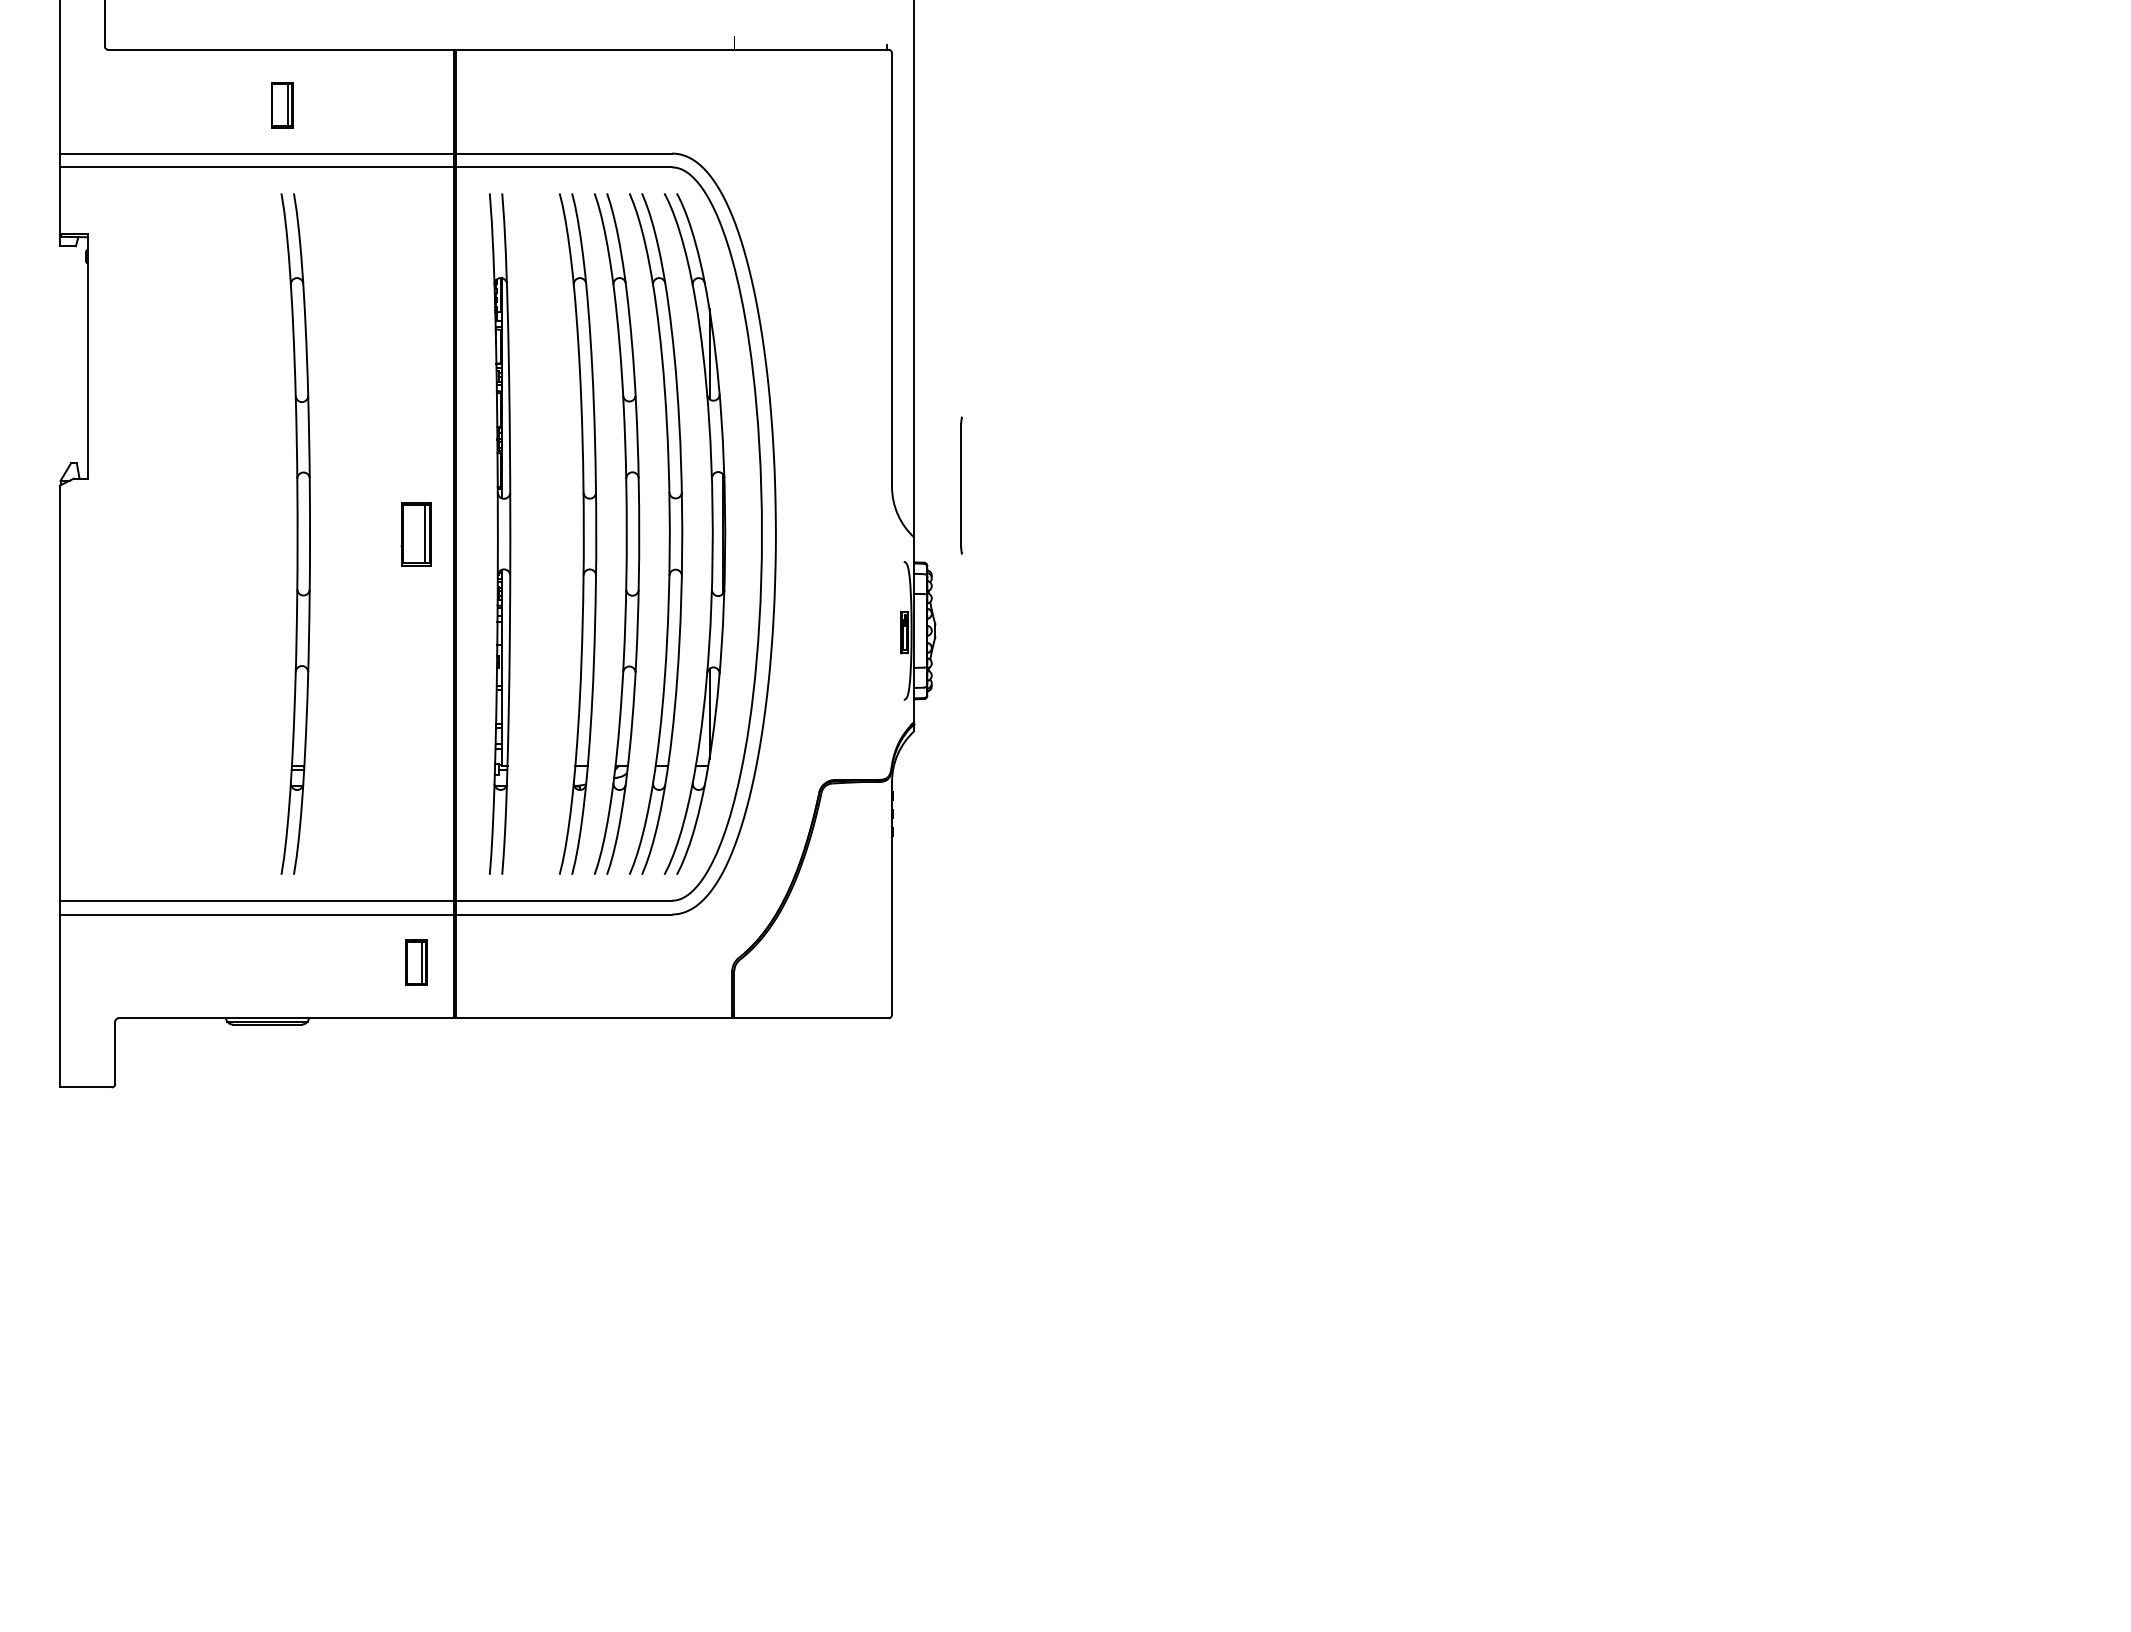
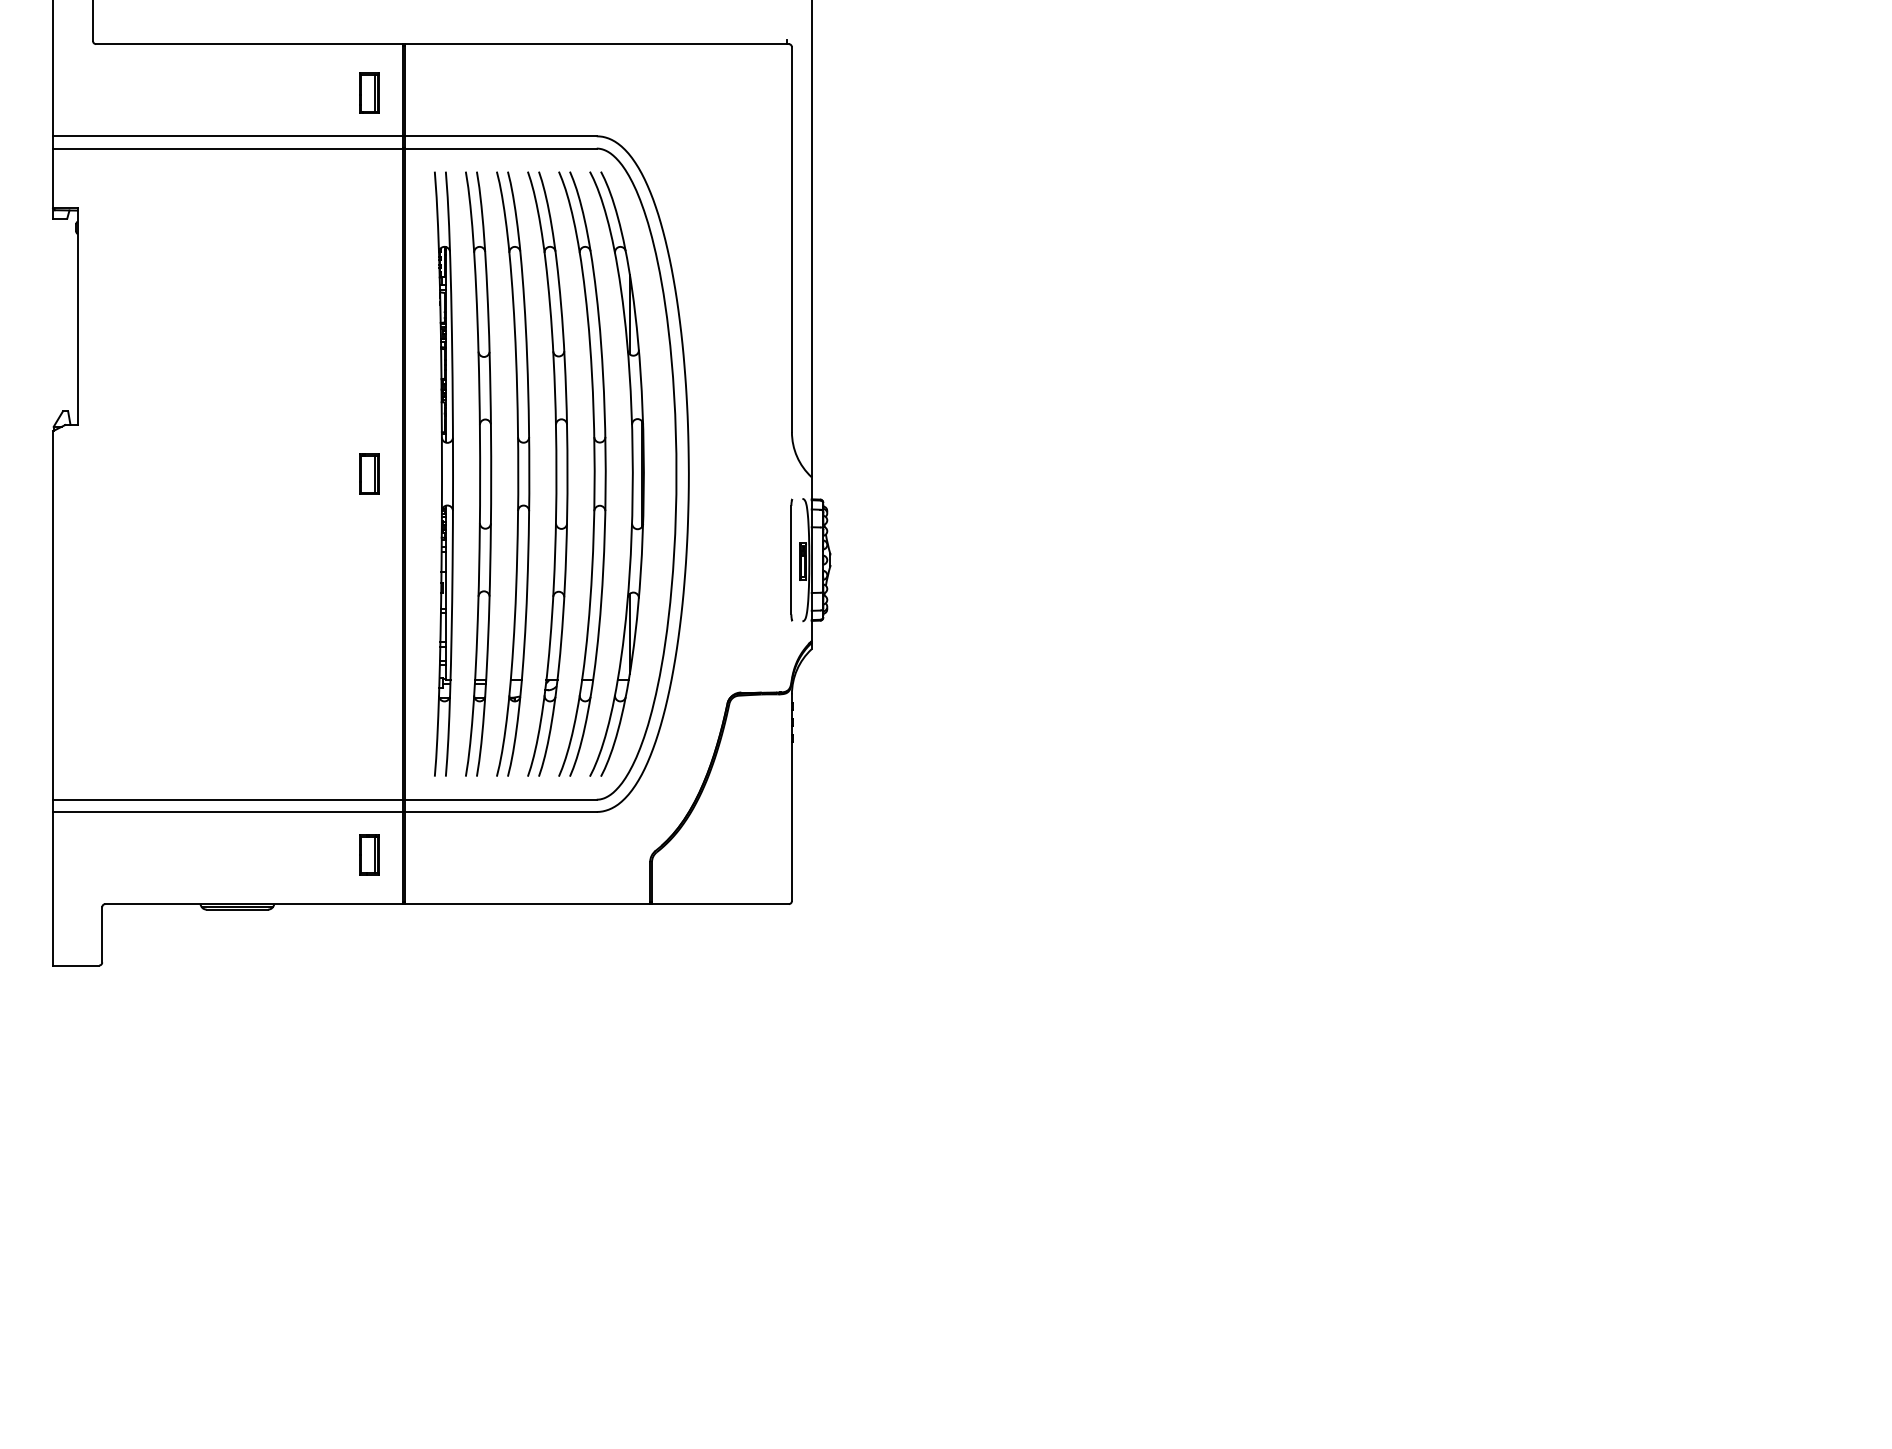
part: (282, 104) -> (369, 92), moved
part: (961, 484) -> (791, 559), moved
part: (295, 533) -> (478, 473), moved
part: (416, 533) -> (369, 473), size x0.71

